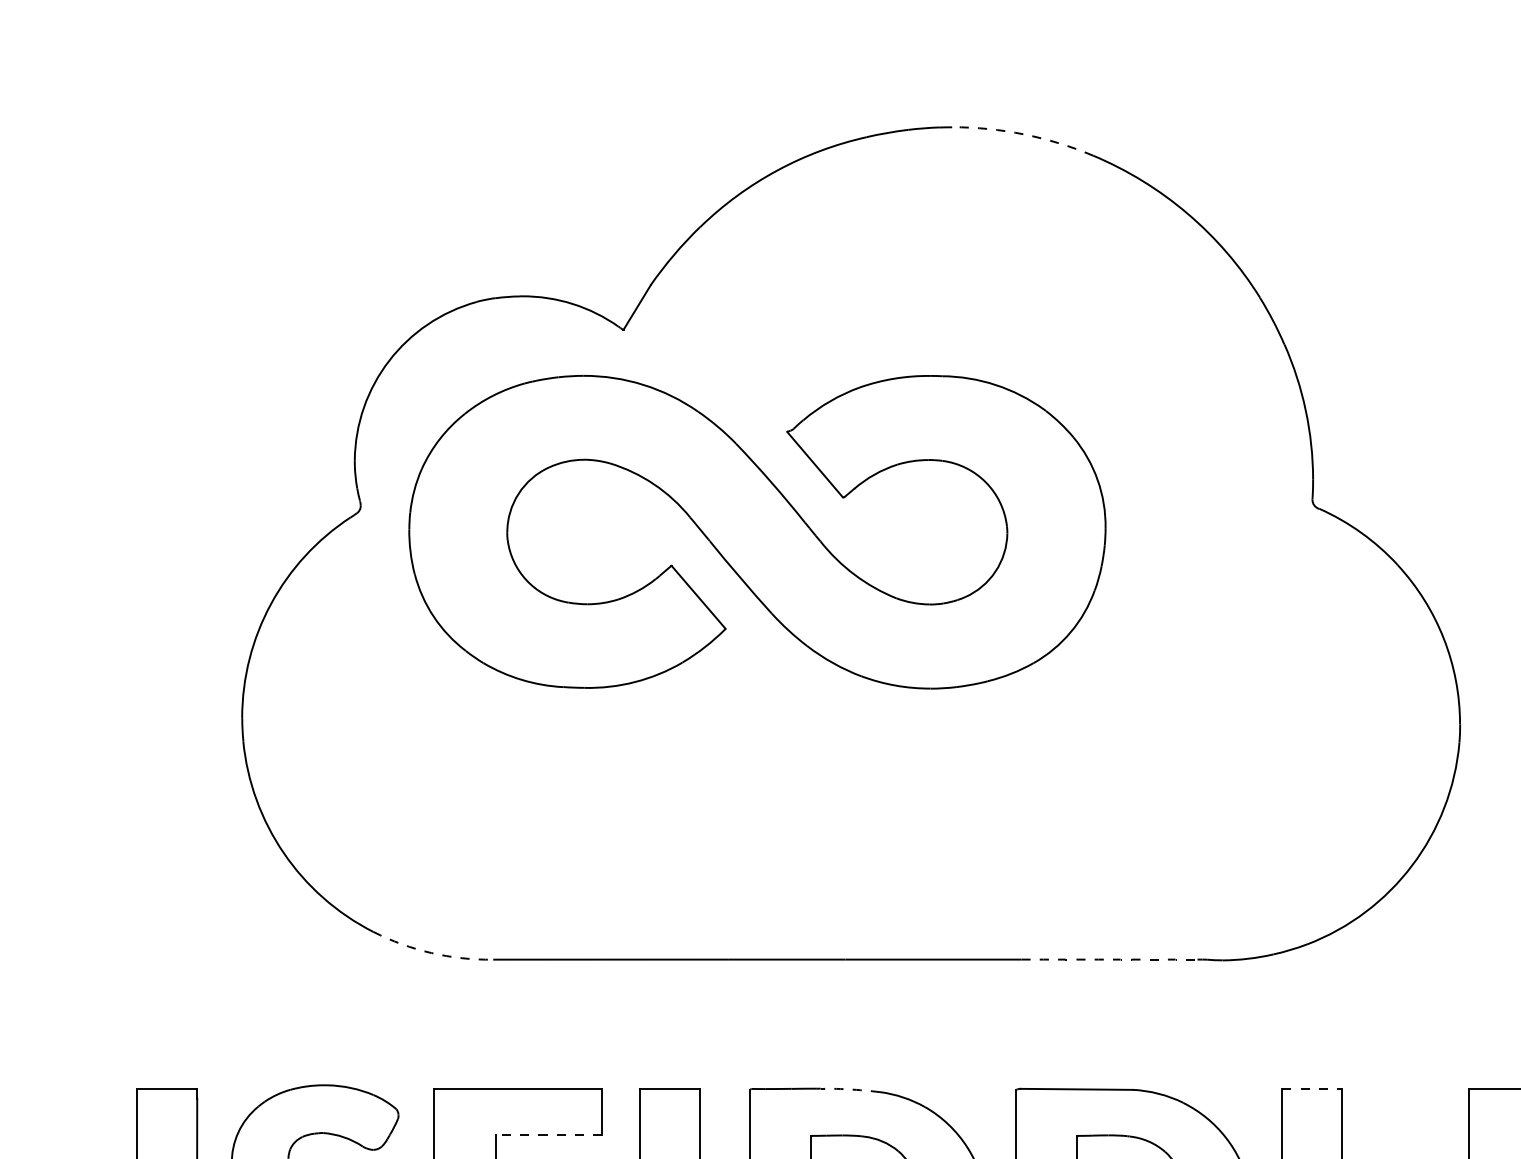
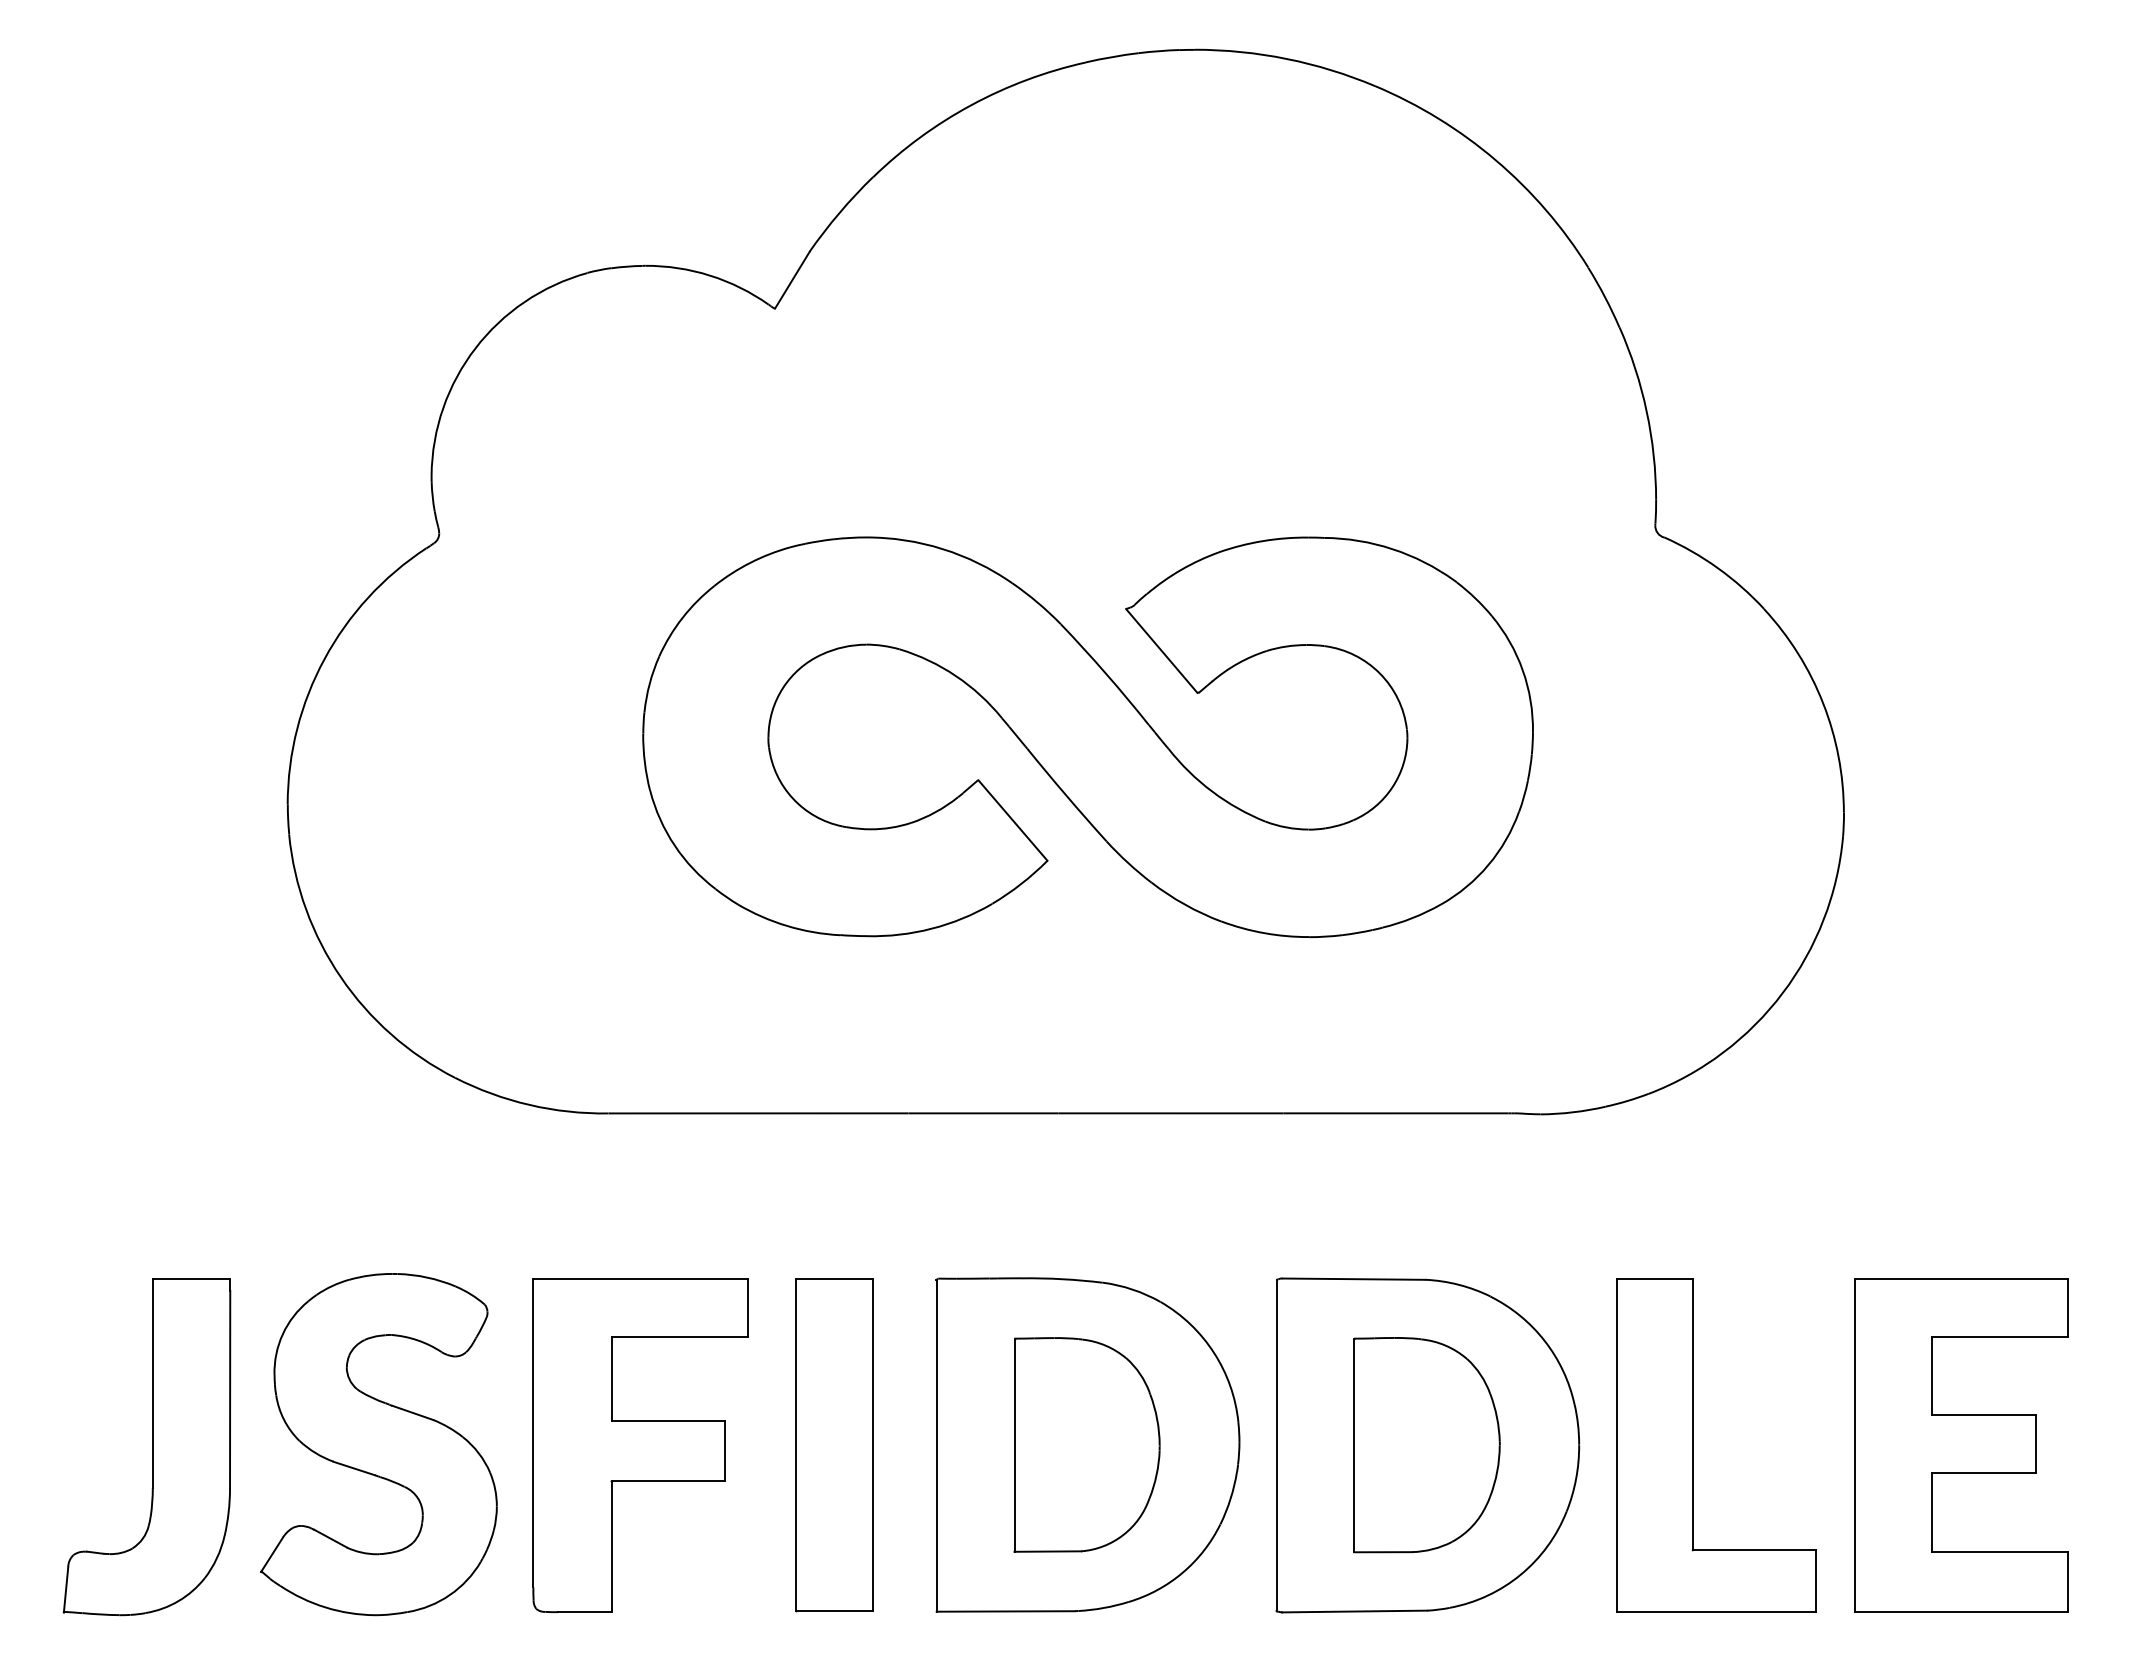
arc: (1023, 134) -> (1286, 58), dashed -> solid
part: (756, 532) -> (1087, 737), moved
arc: (431, 952) -> (529, 1104), dashed -> solid
arc: (1109, 959) -> (1395, 1113), dashed -> solid
line: (1312, 1088) -> (1655, 1278), dashed -> solid
arc: (848, 1089) -> (1062, 1279), dashed -> solid
line: (549, 1135) -> (680, 1337), dashed -> solid

